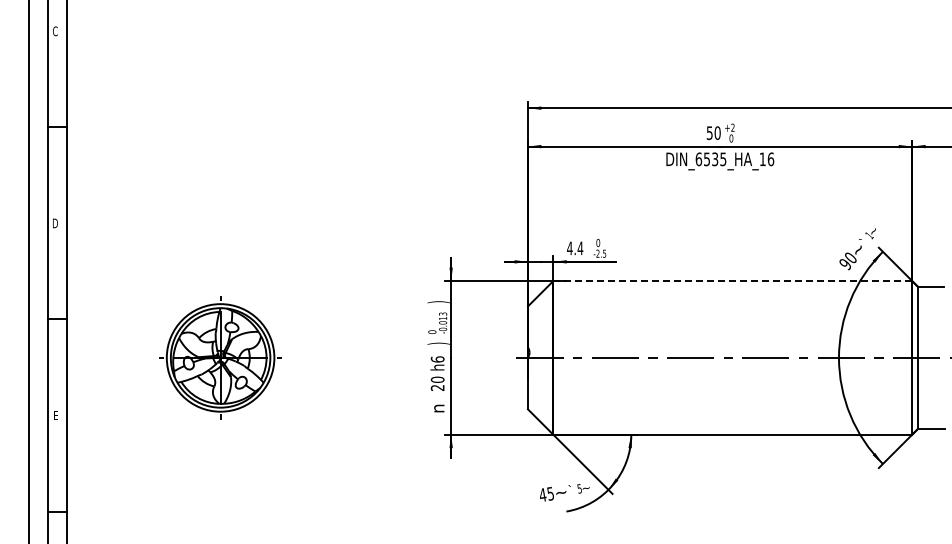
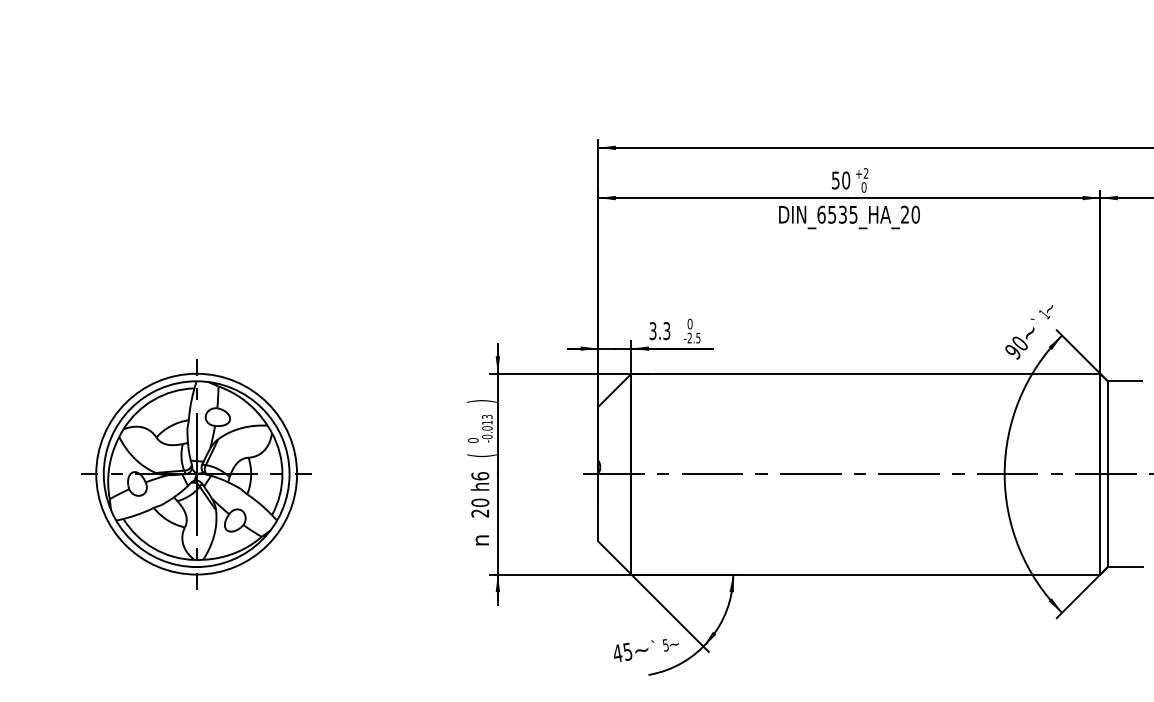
text: (766, 158) -> (909, 213), DIN_6535_HA_16 -> DIN_6535_HA_20
text: (575, 248) -> (660, 331), 4.4 -> 3.3
line: (733, 281) -> (866, 374), dashed -> solid
text: (438, 343) -> (481, 455), ) -> (
part: (220, 357) -> (196, 473), size x1.43

